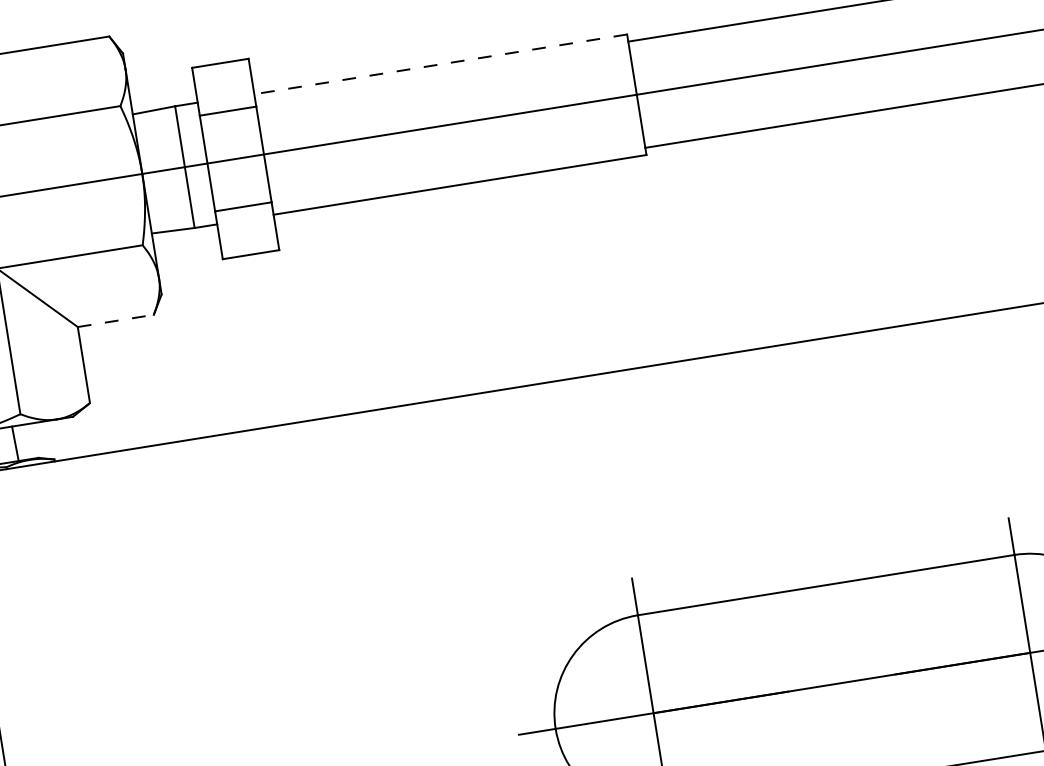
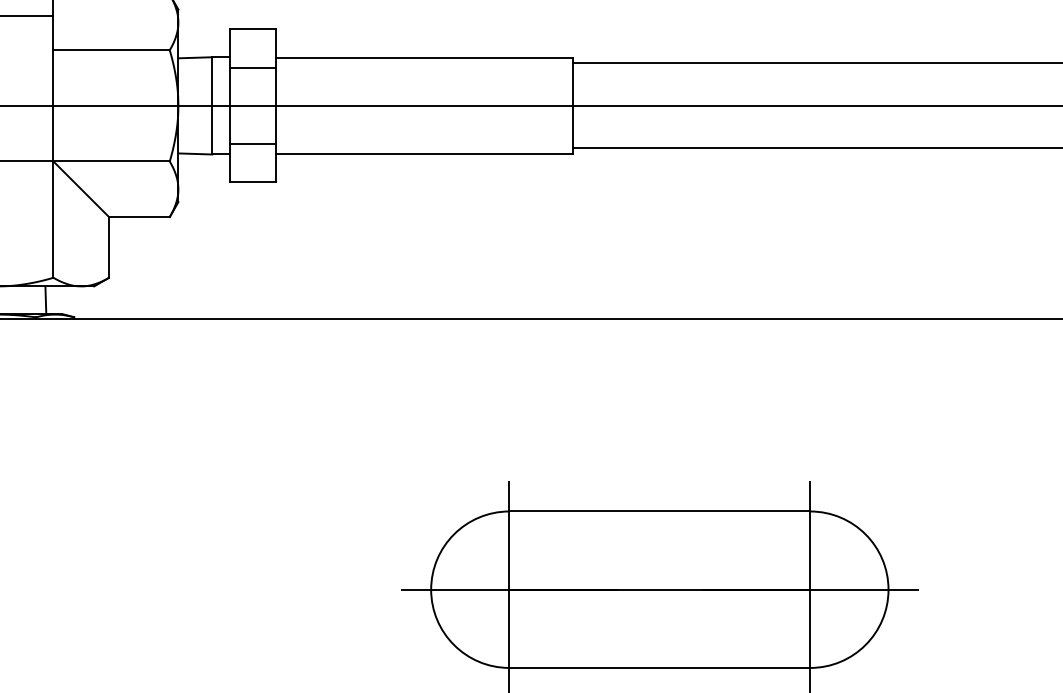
line: (440, 64) -> (424, 57), dashed -> solid
line: (116, 321) -> (139, 217), dashed -> solid

